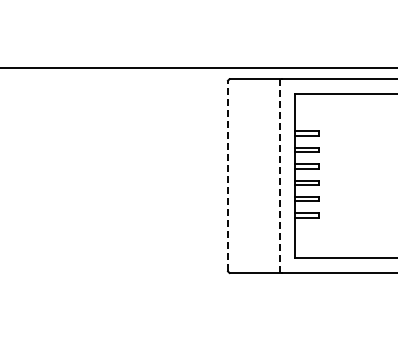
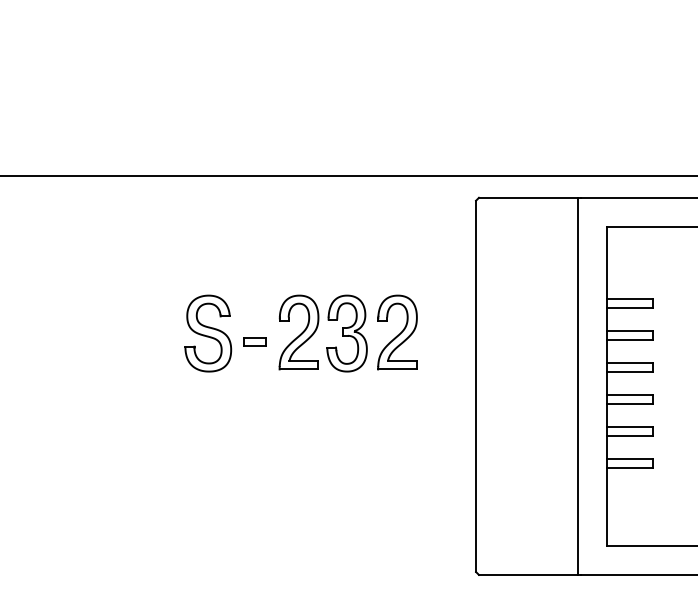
part: (137, 148) -> (299, 332), added
line: (228, 175) -> (476, 385), dashed -> solid
line: (280, 176) -> (578, 387), dashed -> solid

